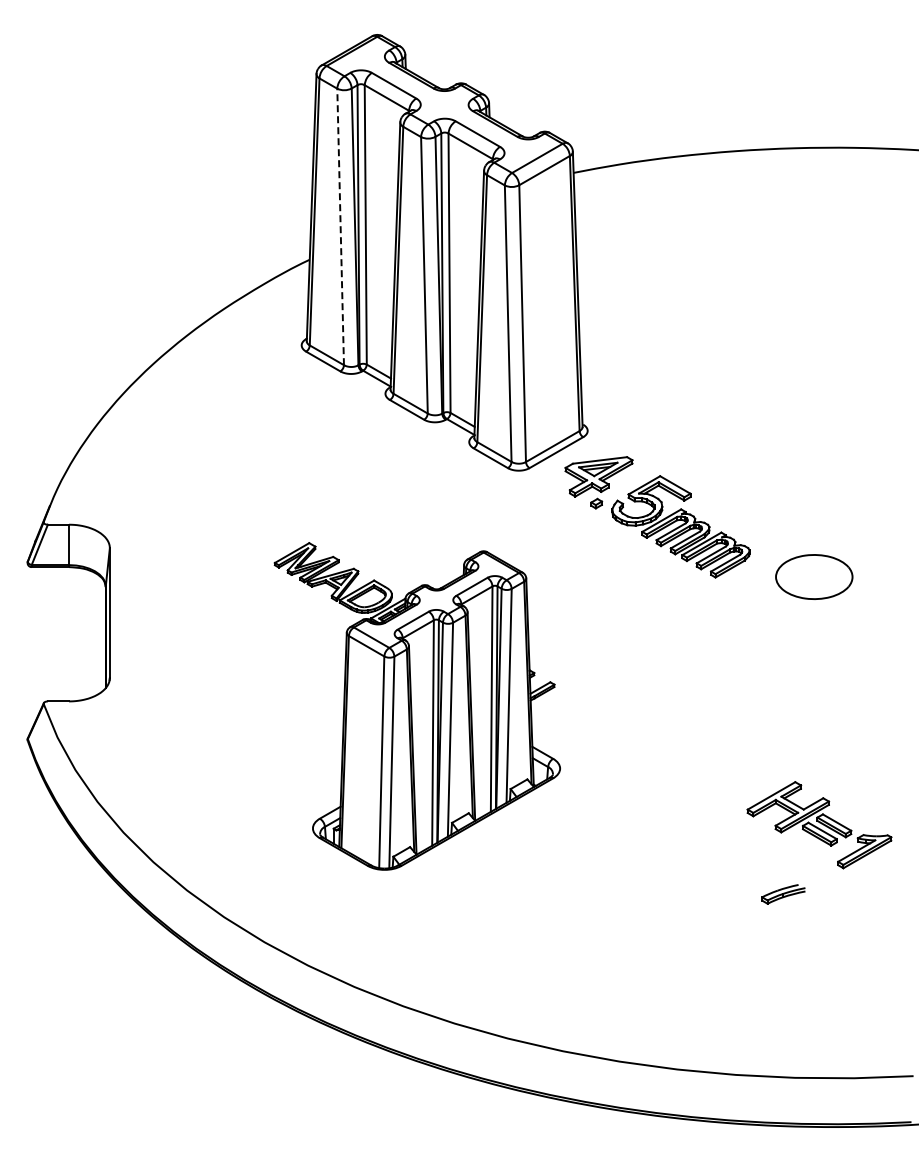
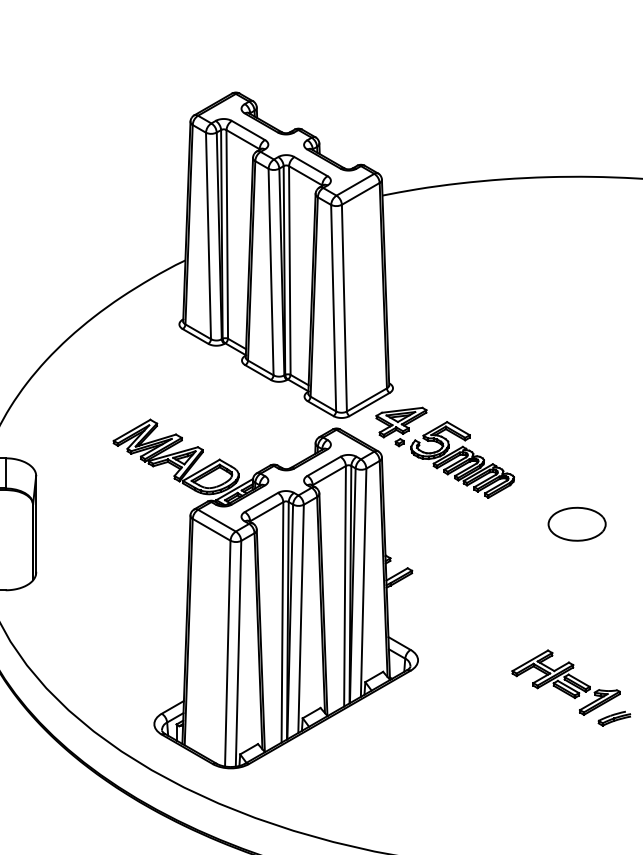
line: (340, 226) -> (208, 235), dashed -> solid
part: (814, 576) -> (577, 523), moved
part: (417, 706) -> (265, 594), size x1.43
part: (783, 894) -> (614, 718), moved

